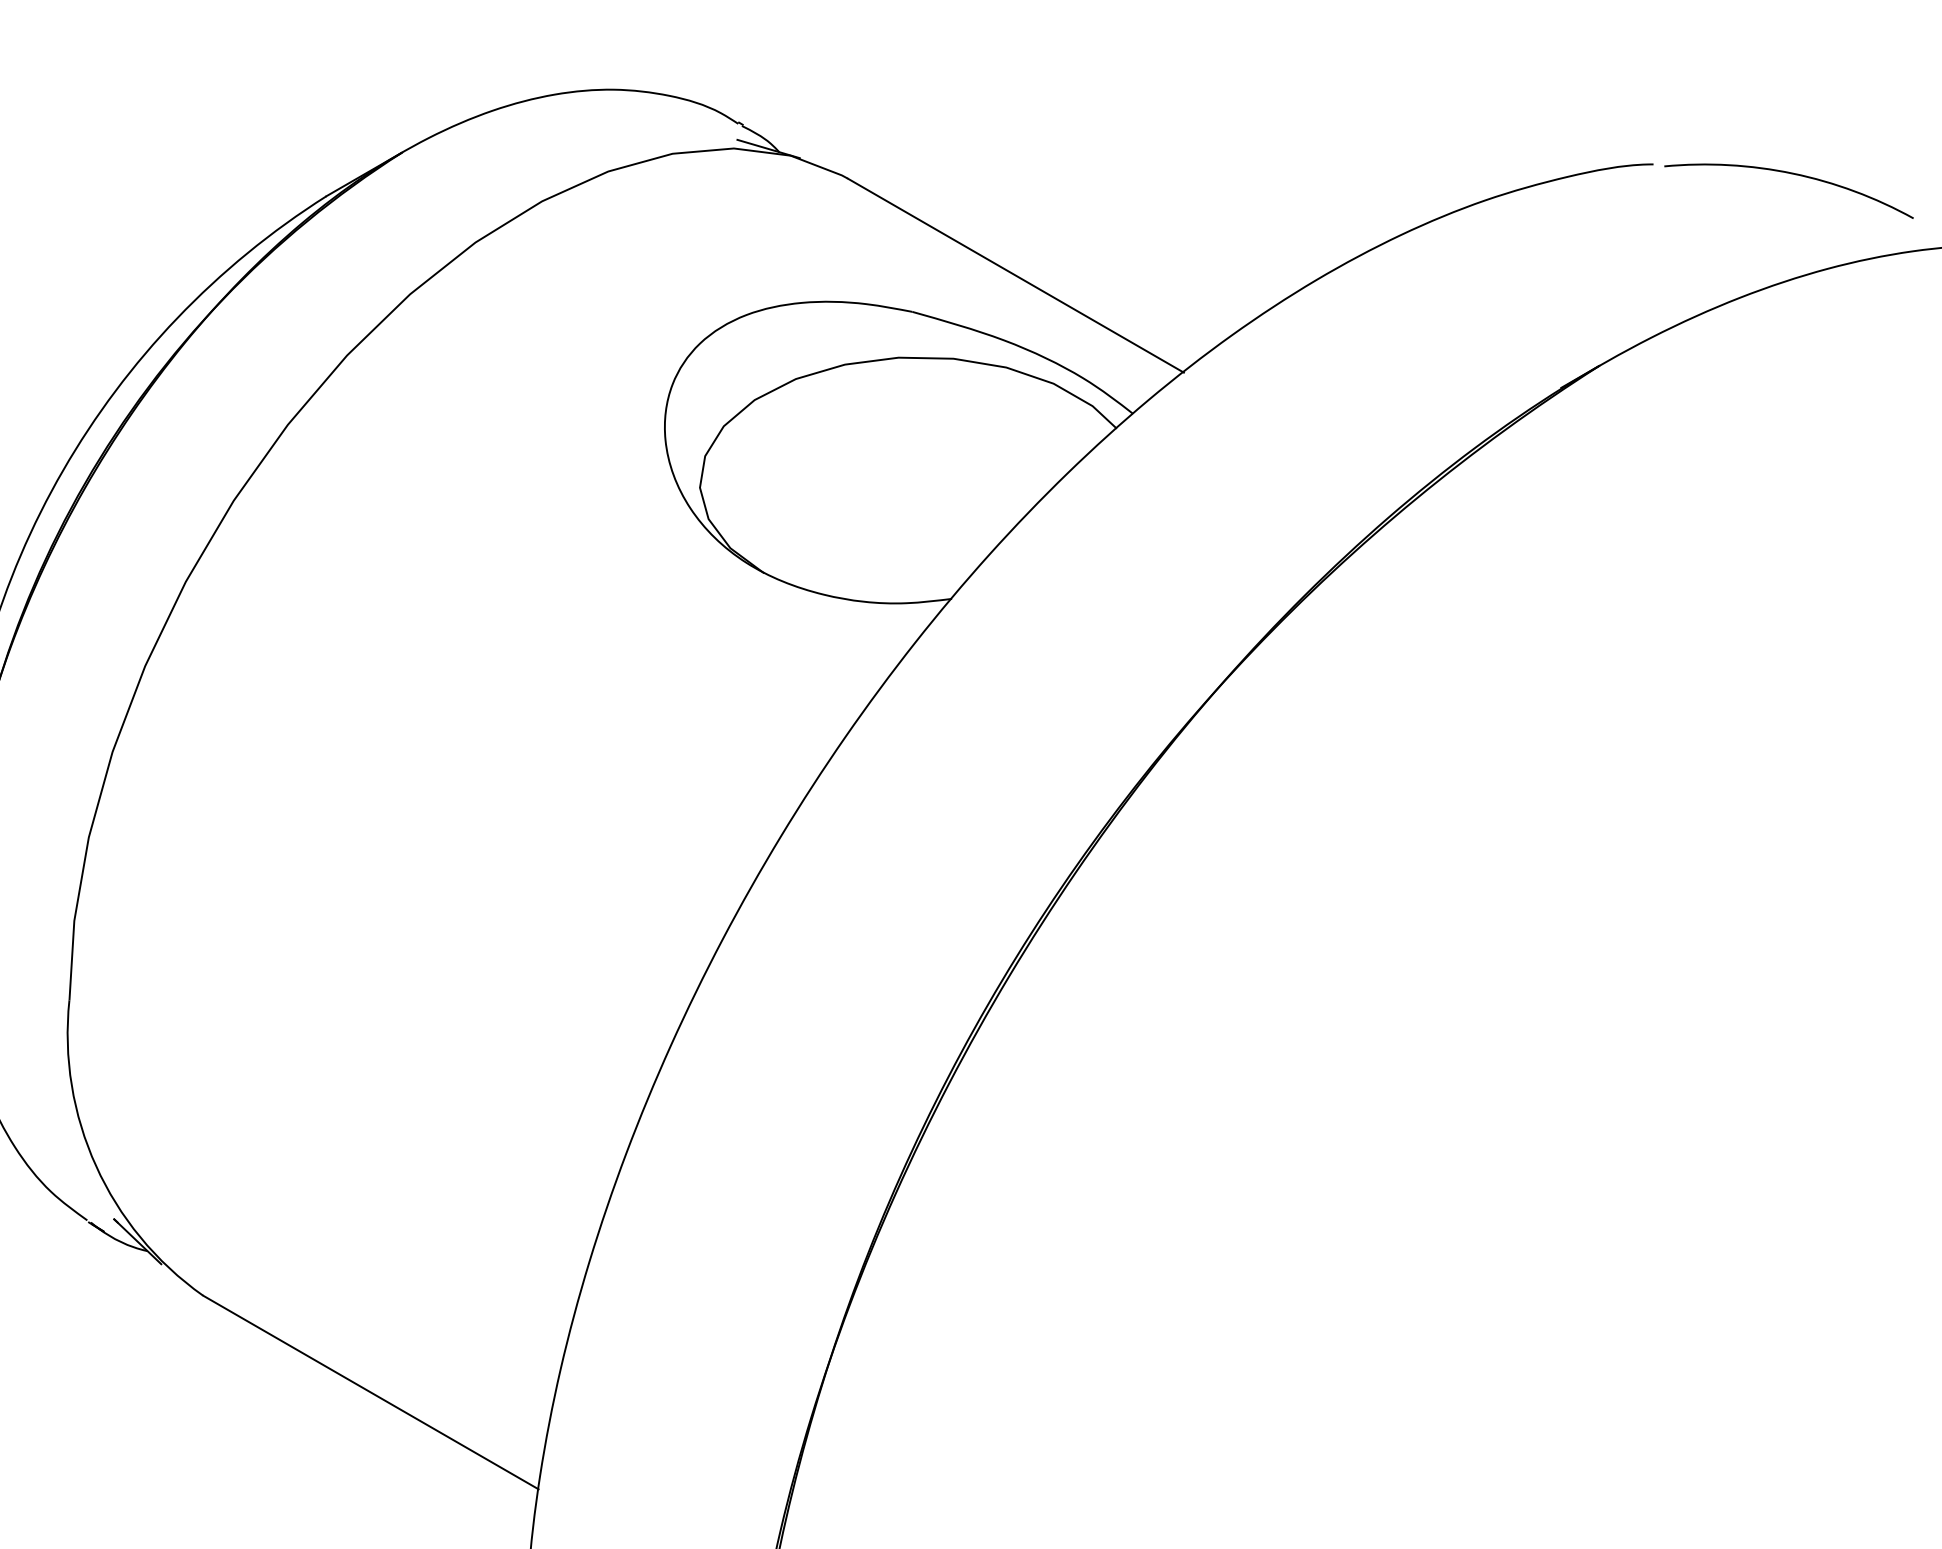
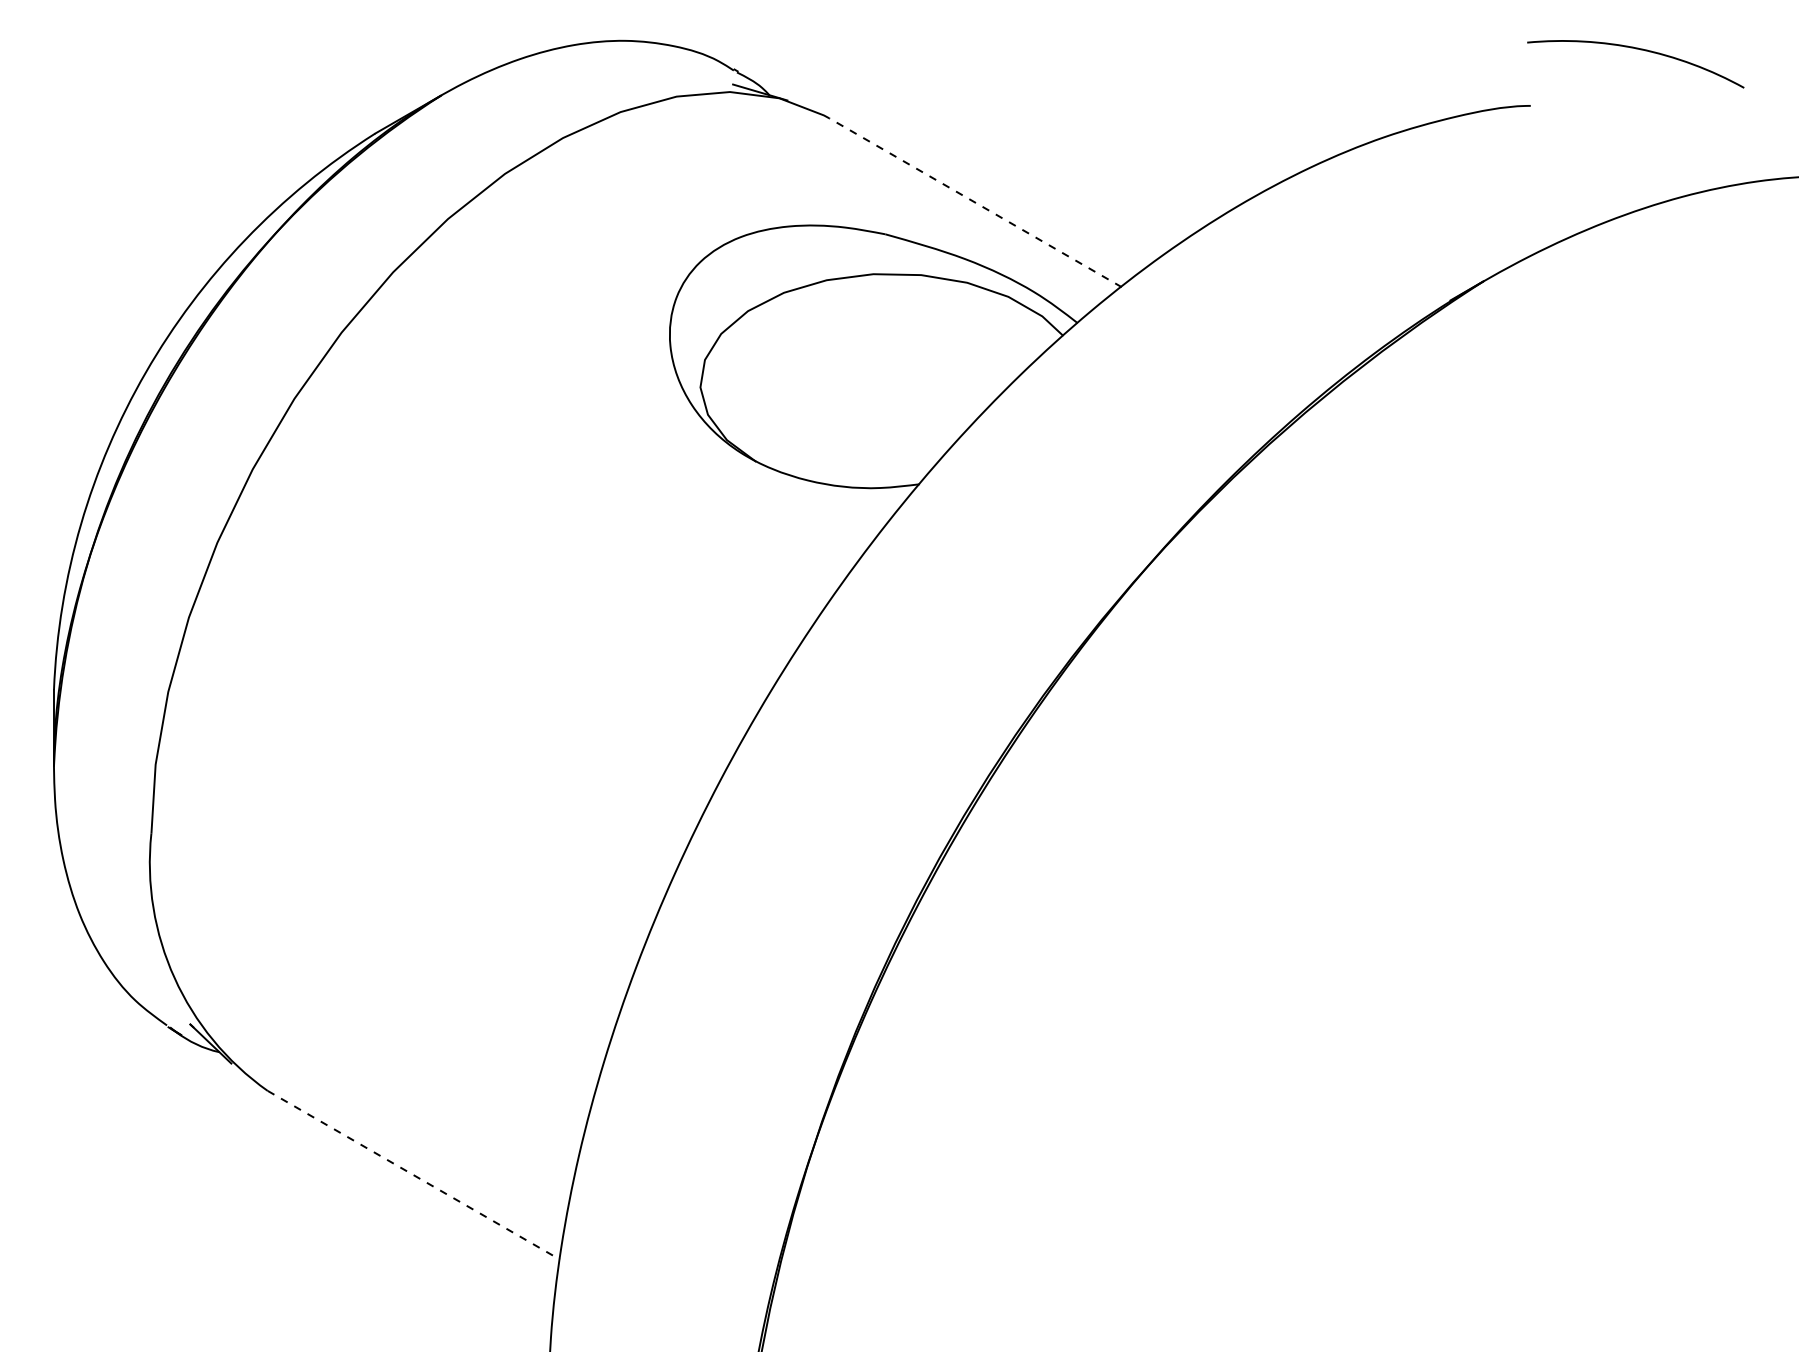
arc: (1794, 175) -> (1640, 50), moved
line: (1015, 275) -> (975, 202), solid -> dashed
line: (370, 1392) -> (413, 1175), solid -> dashed

